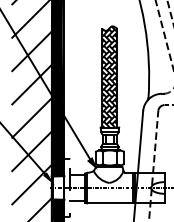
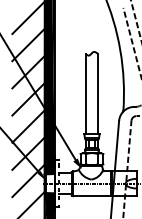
hatch: (109, 76) -> (91, 92), removed

